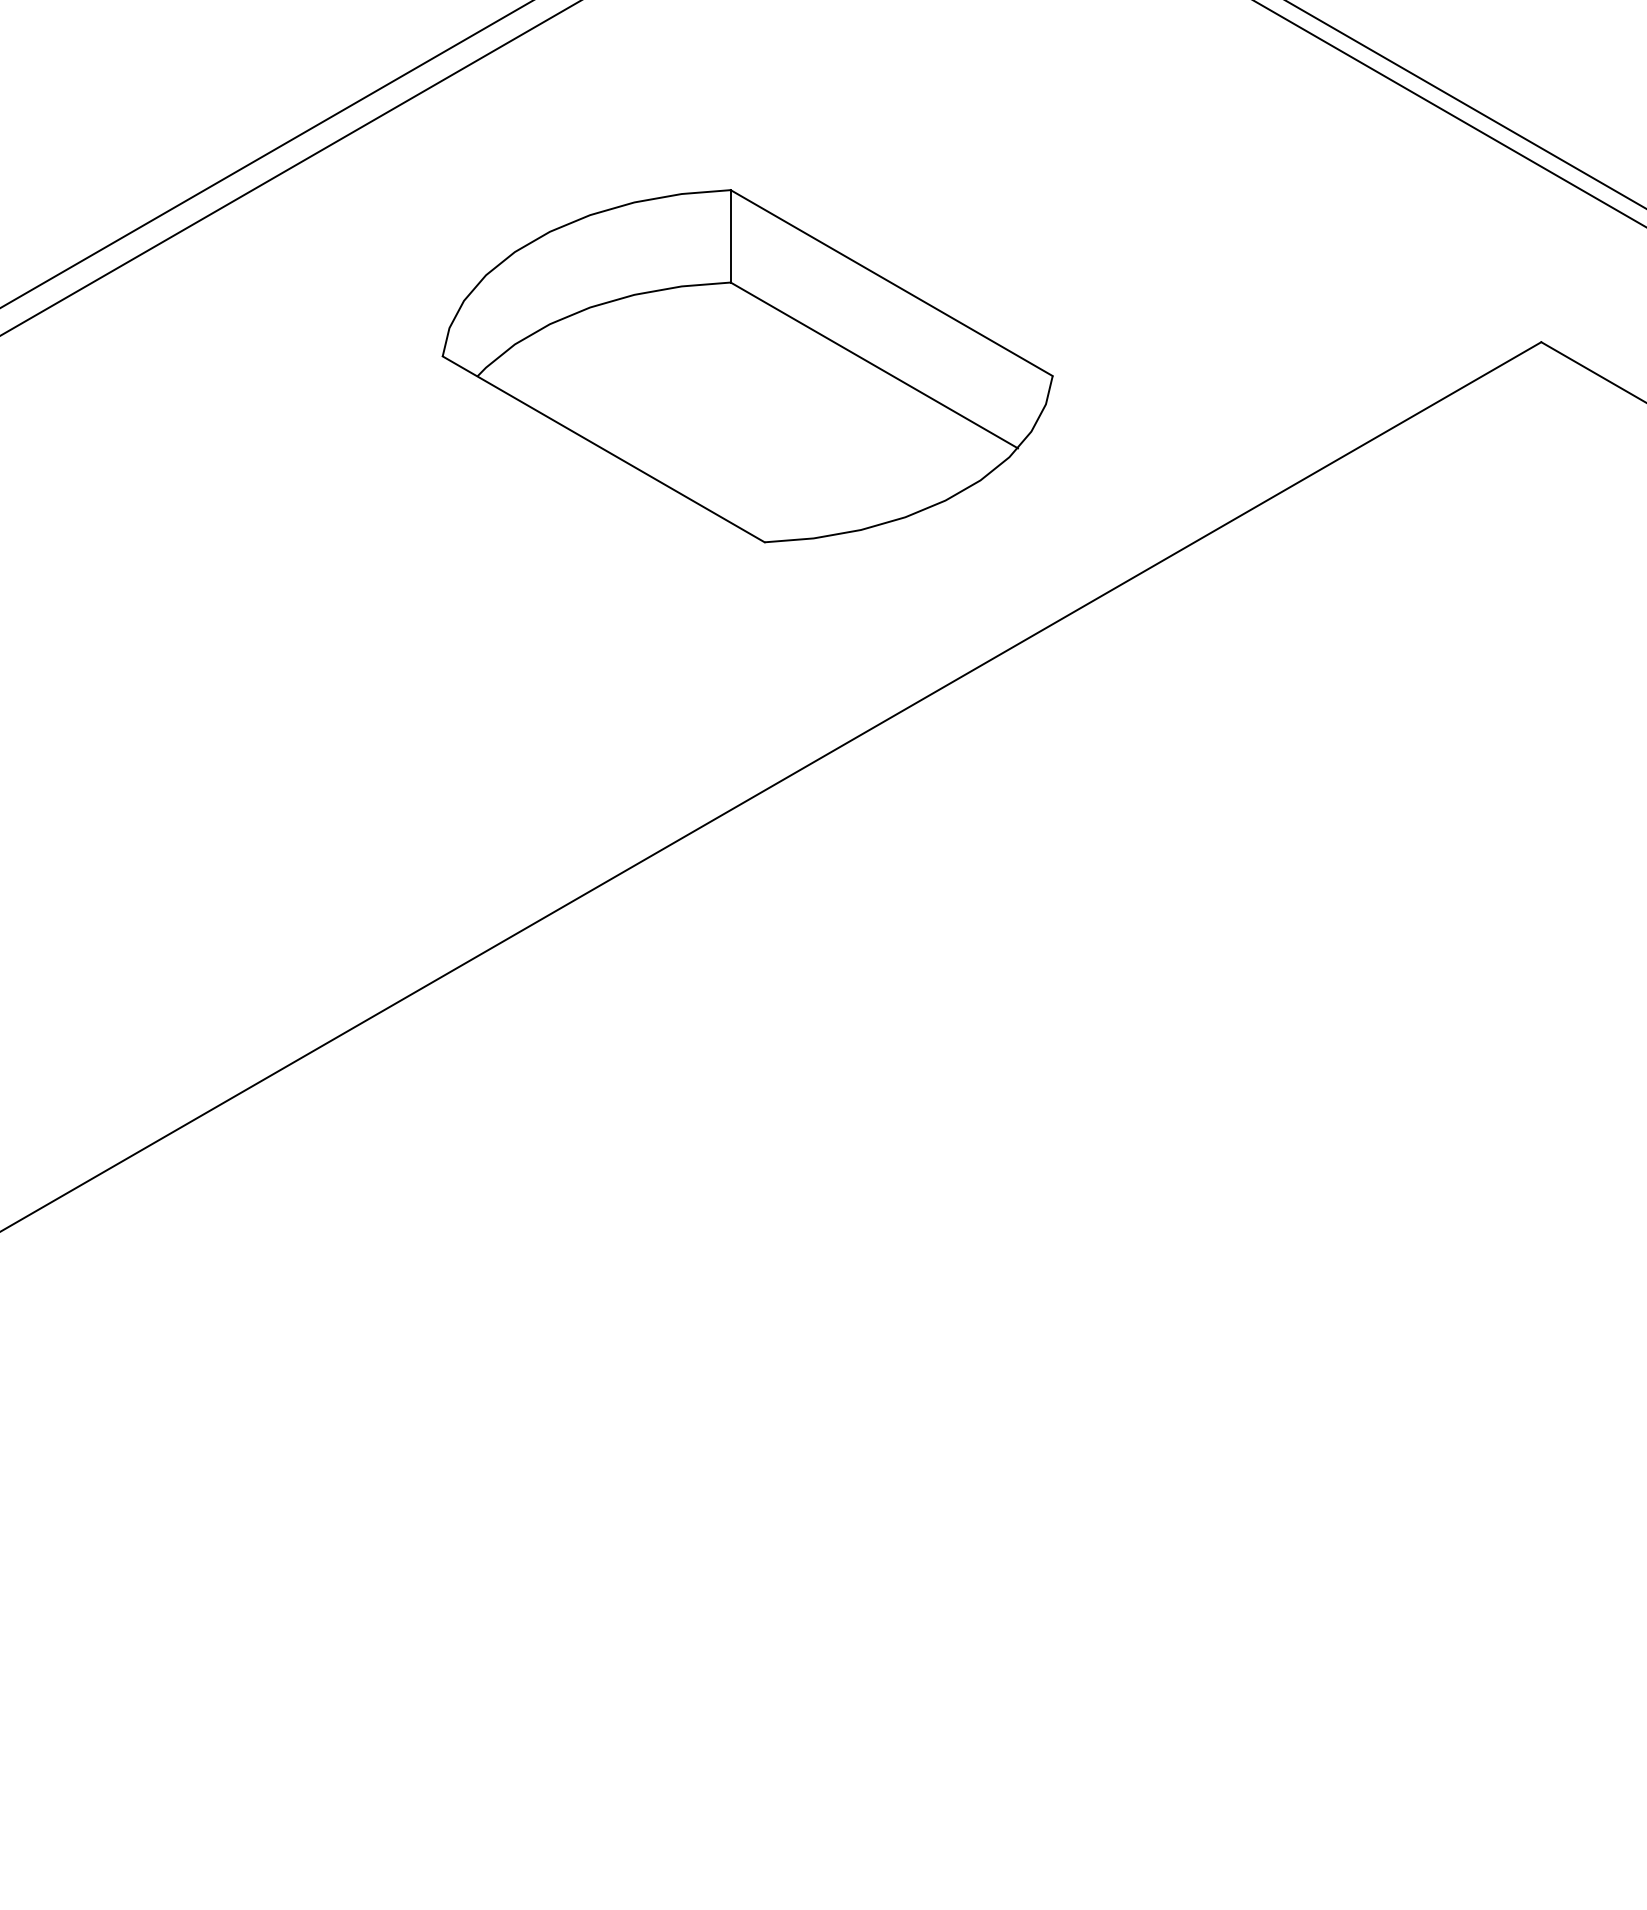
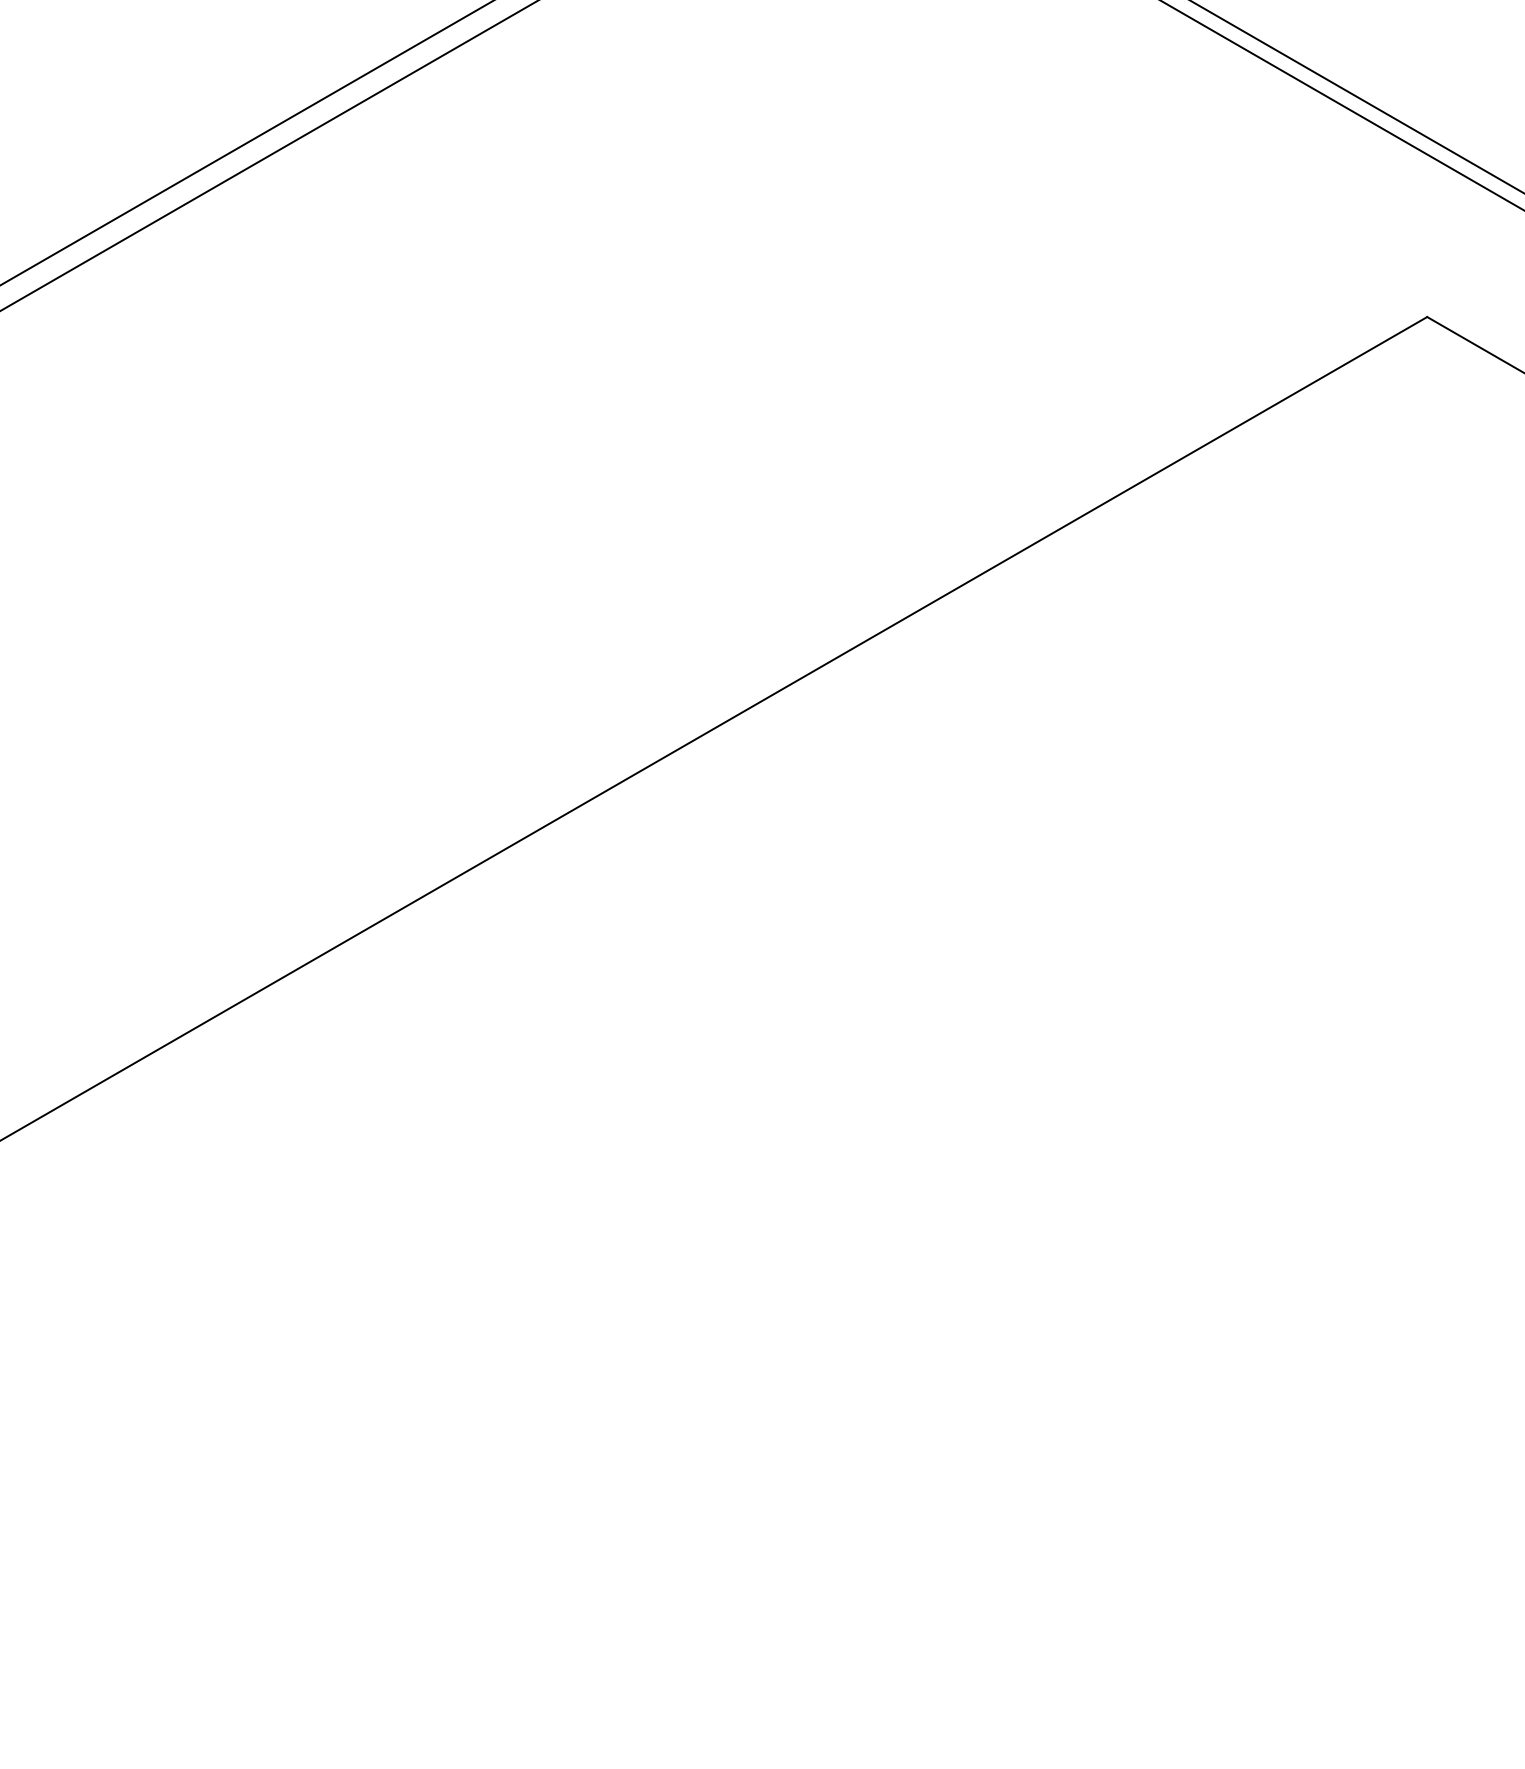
part: (746, 366) -> (691, 339), removed

